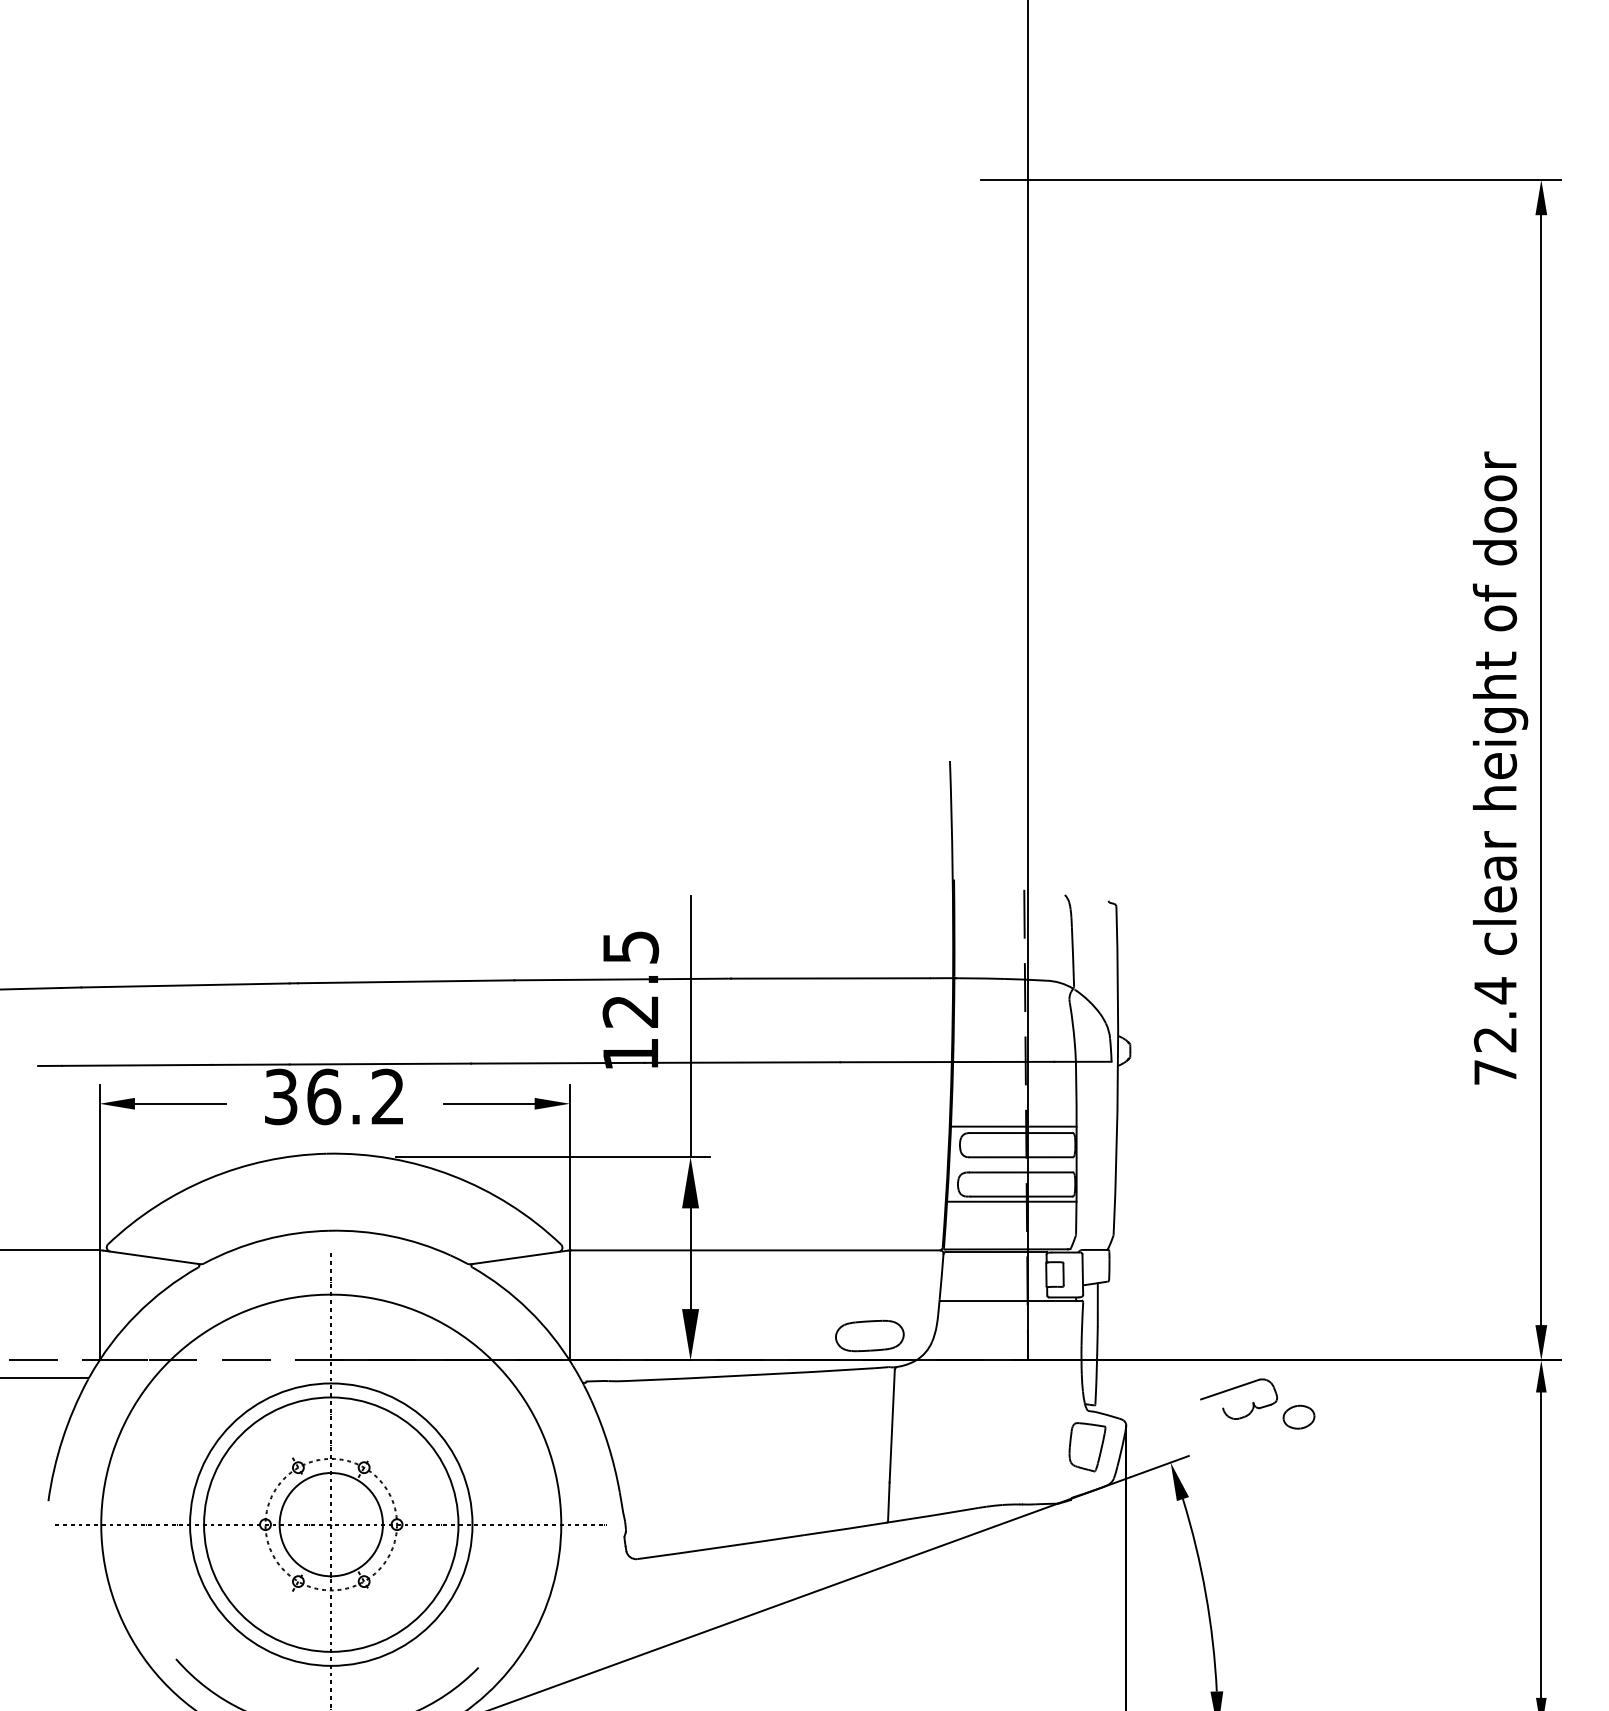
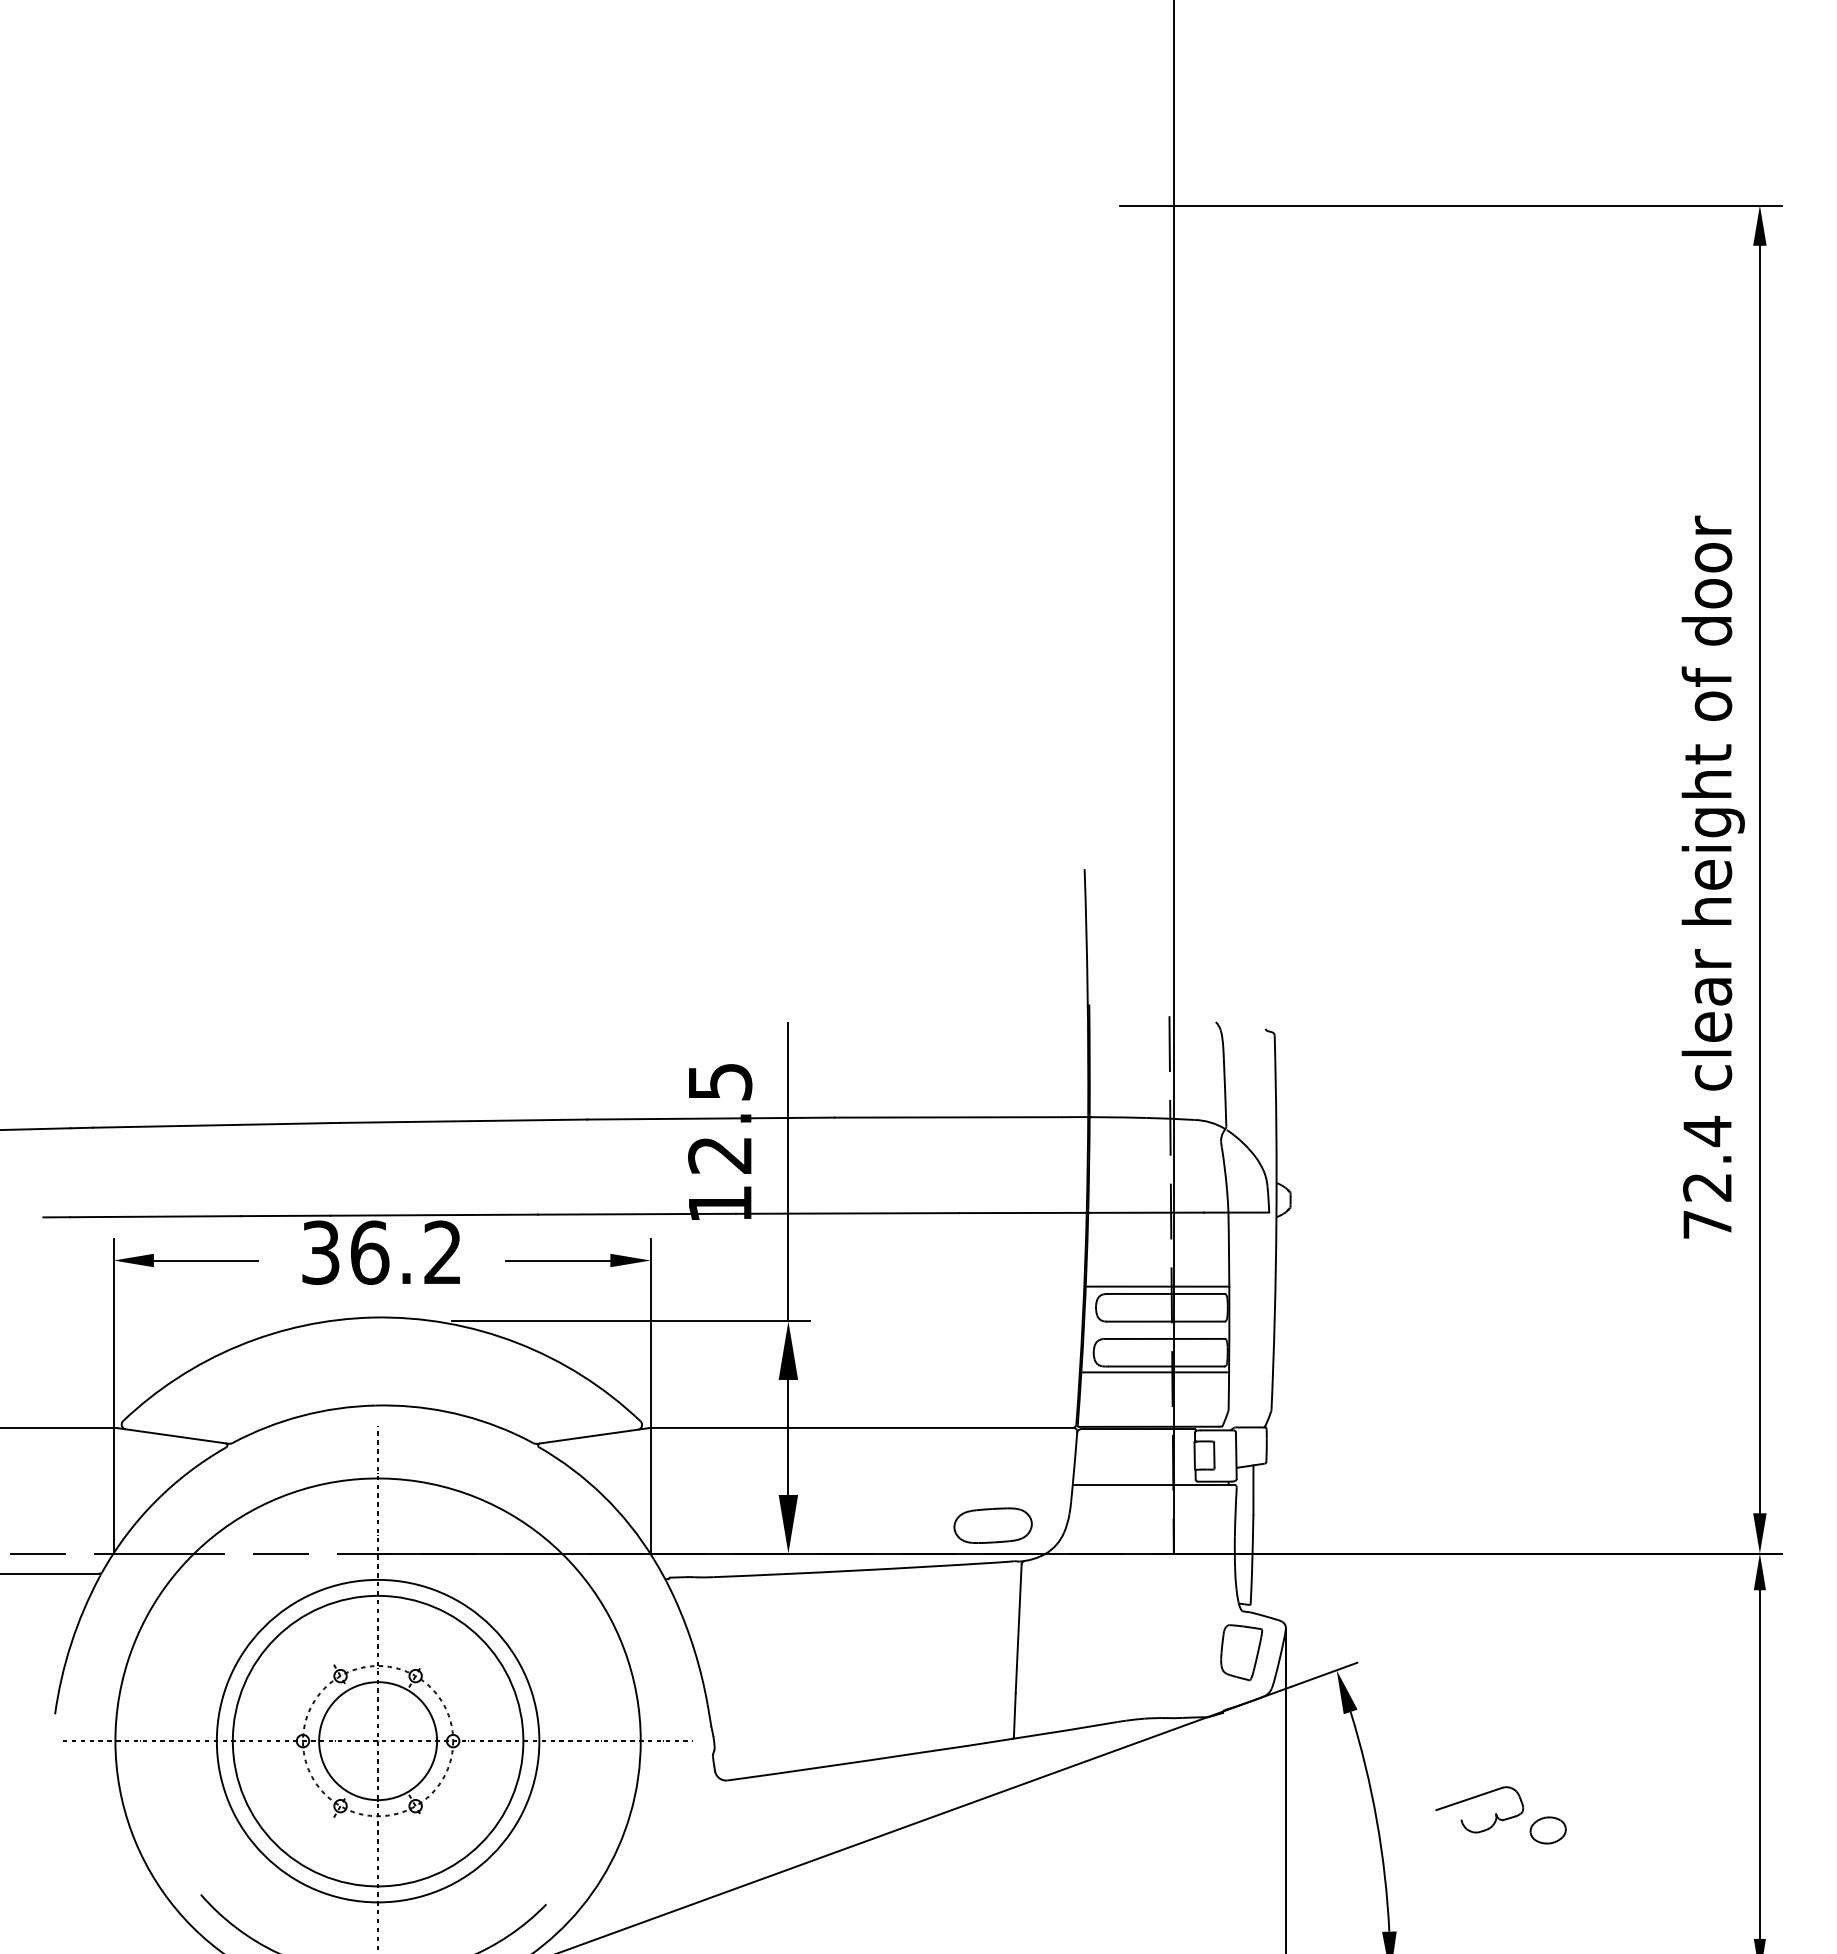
part: (1257, 1404) -> (1500, 1815), moved

